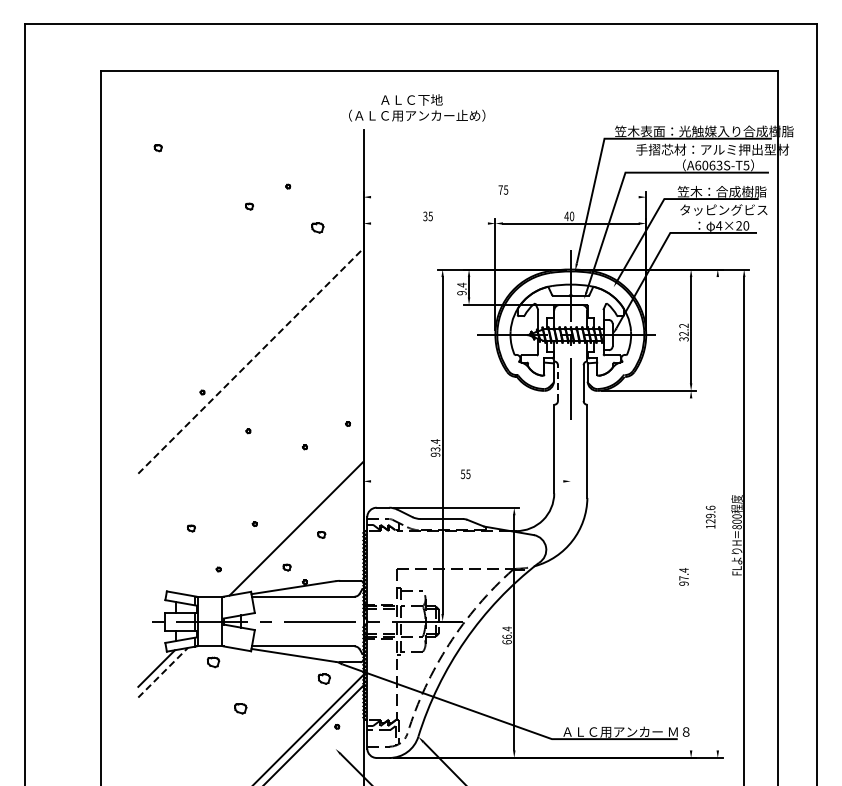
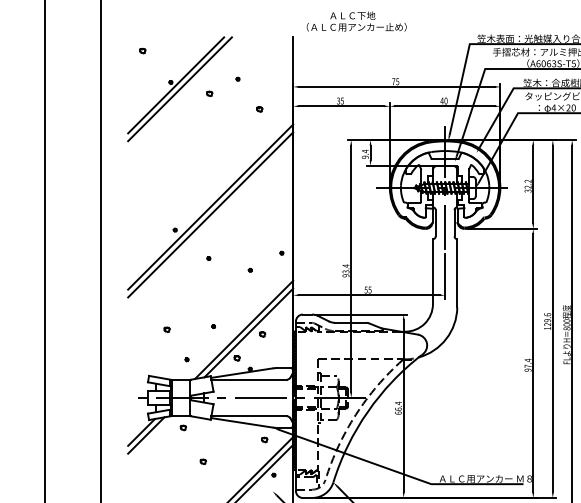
text: (417, 107) -> (356, 21), moved
line: (504, 197) -> (396, 87), added
part: (208, 200) -> (179, 89), added
line: (429, 223) -> (341, 106), added
part: (317, 227) -> (259, 109), size x0.62
line: (251, 360) -> (211, 206), dashed -> solid
line: (250, 371) -> (210, 214), added
line: (558, 383) -> (436, 223), dashed -> solid
line: (570, 455) -> (444, 276), added
line: (467, 481) -> (369, 295), added
line: (717, 513) -> (552, 318), added
line: (302, 532) -> (248, 332), added
line: (691, 574) -> (533, 363), added
part: (213, 662) -> (183, 428), size x0.62
line: (163, 672) -> (146, 435), dashed -> solid
part: (324, 678) -> (264, 439), size x0.62
part: (240, 708) -> (203, 461), size x0.62

